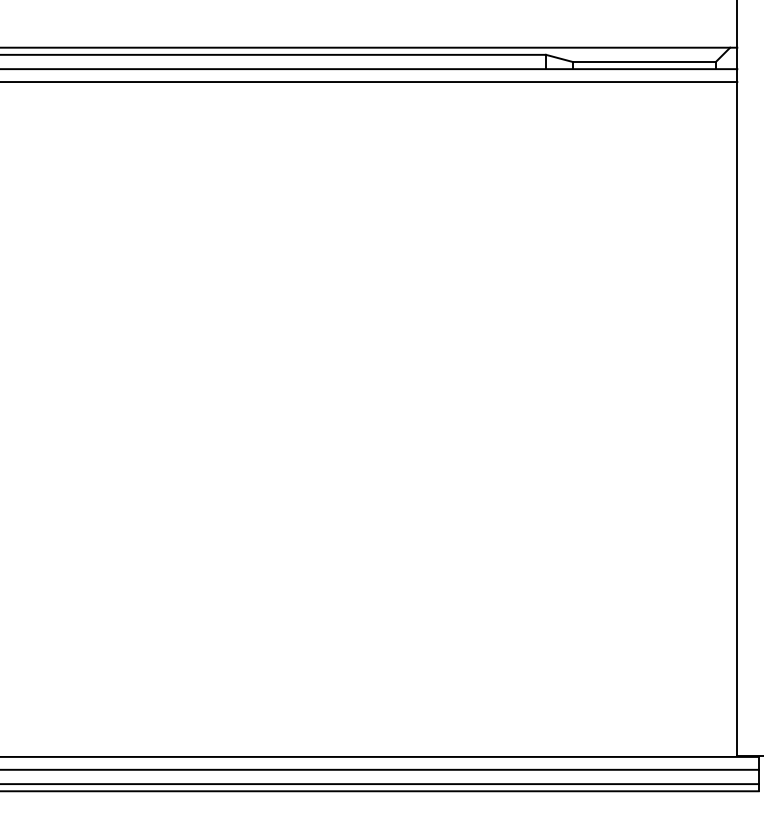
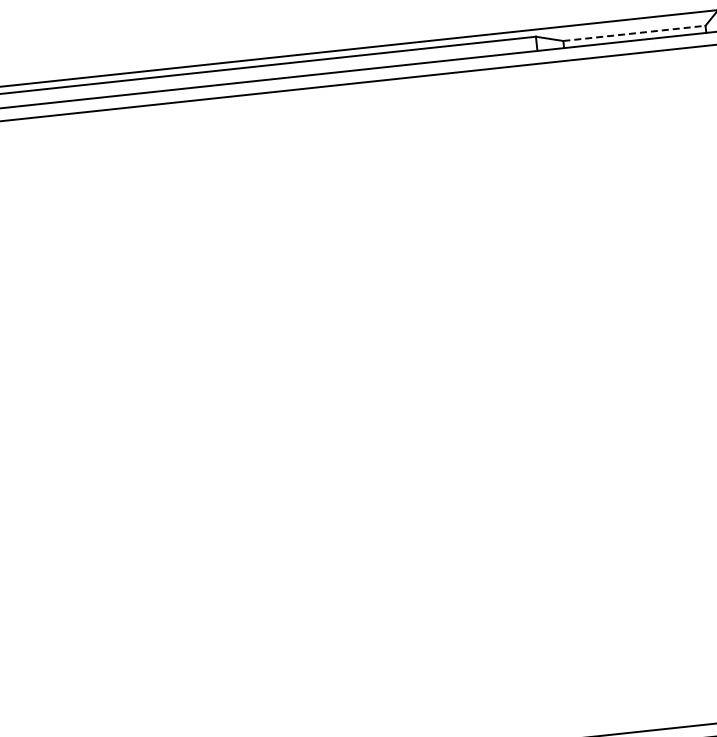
line: (644, 62) -> (634, 33), solid -> dashed

